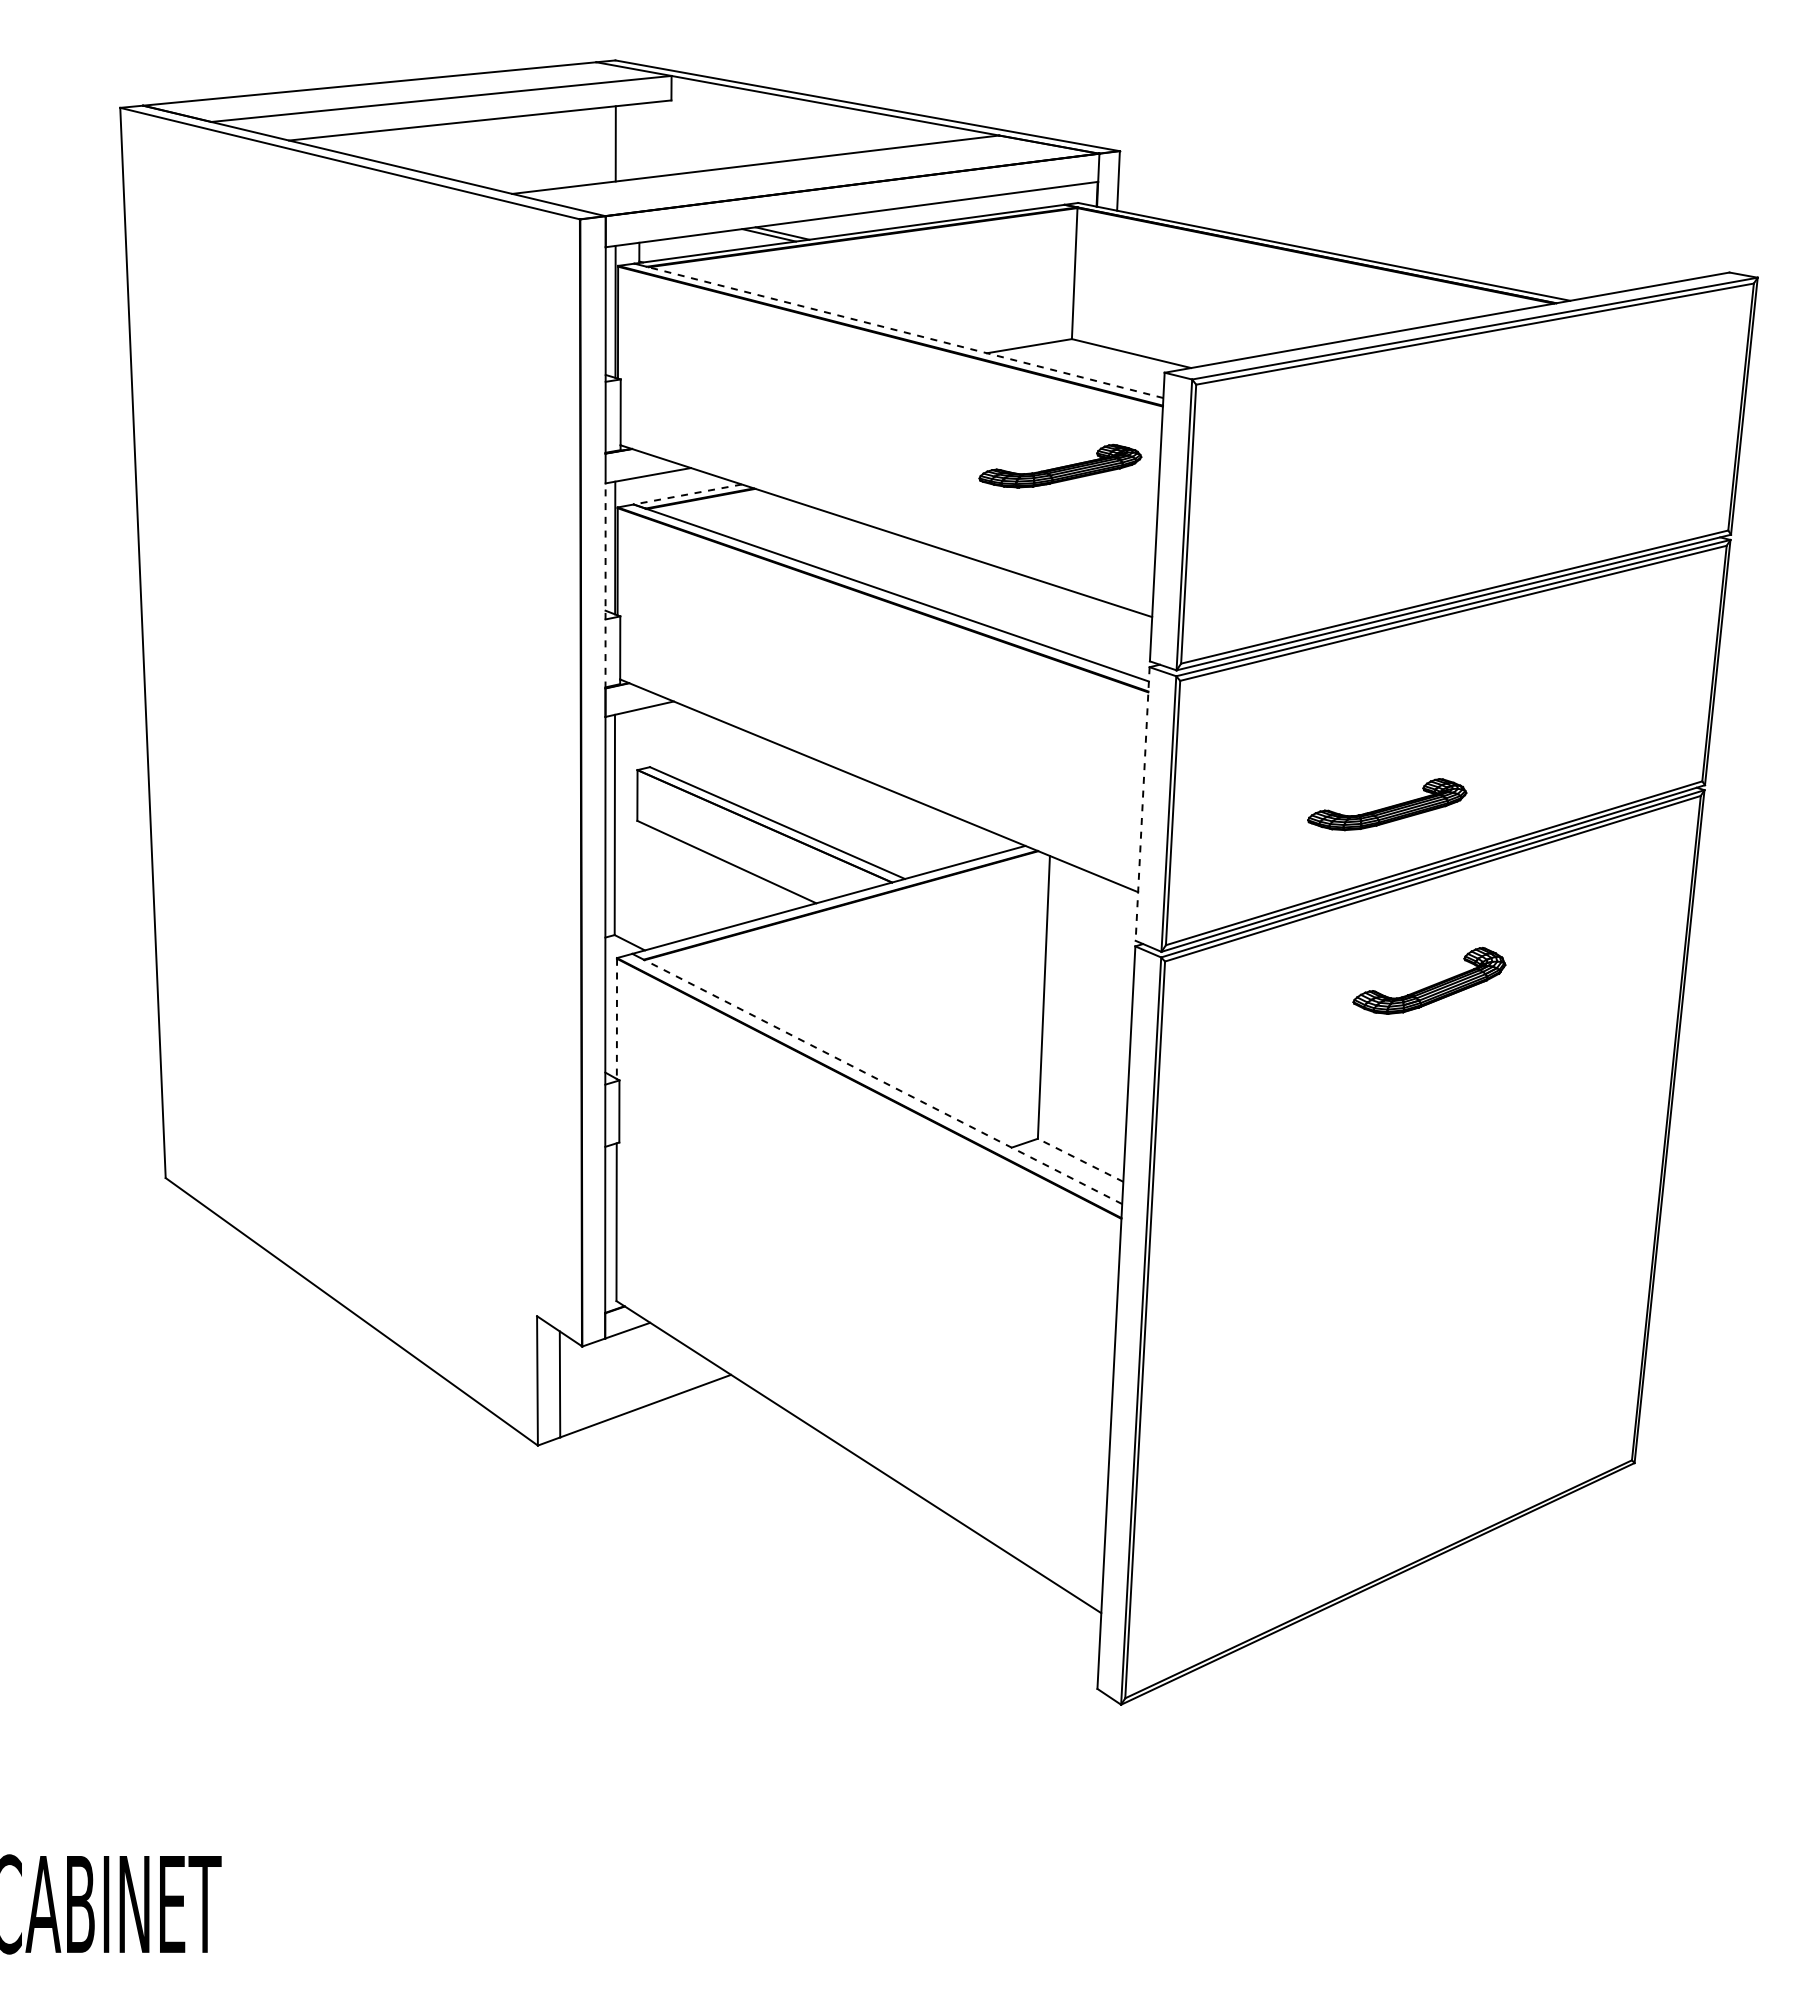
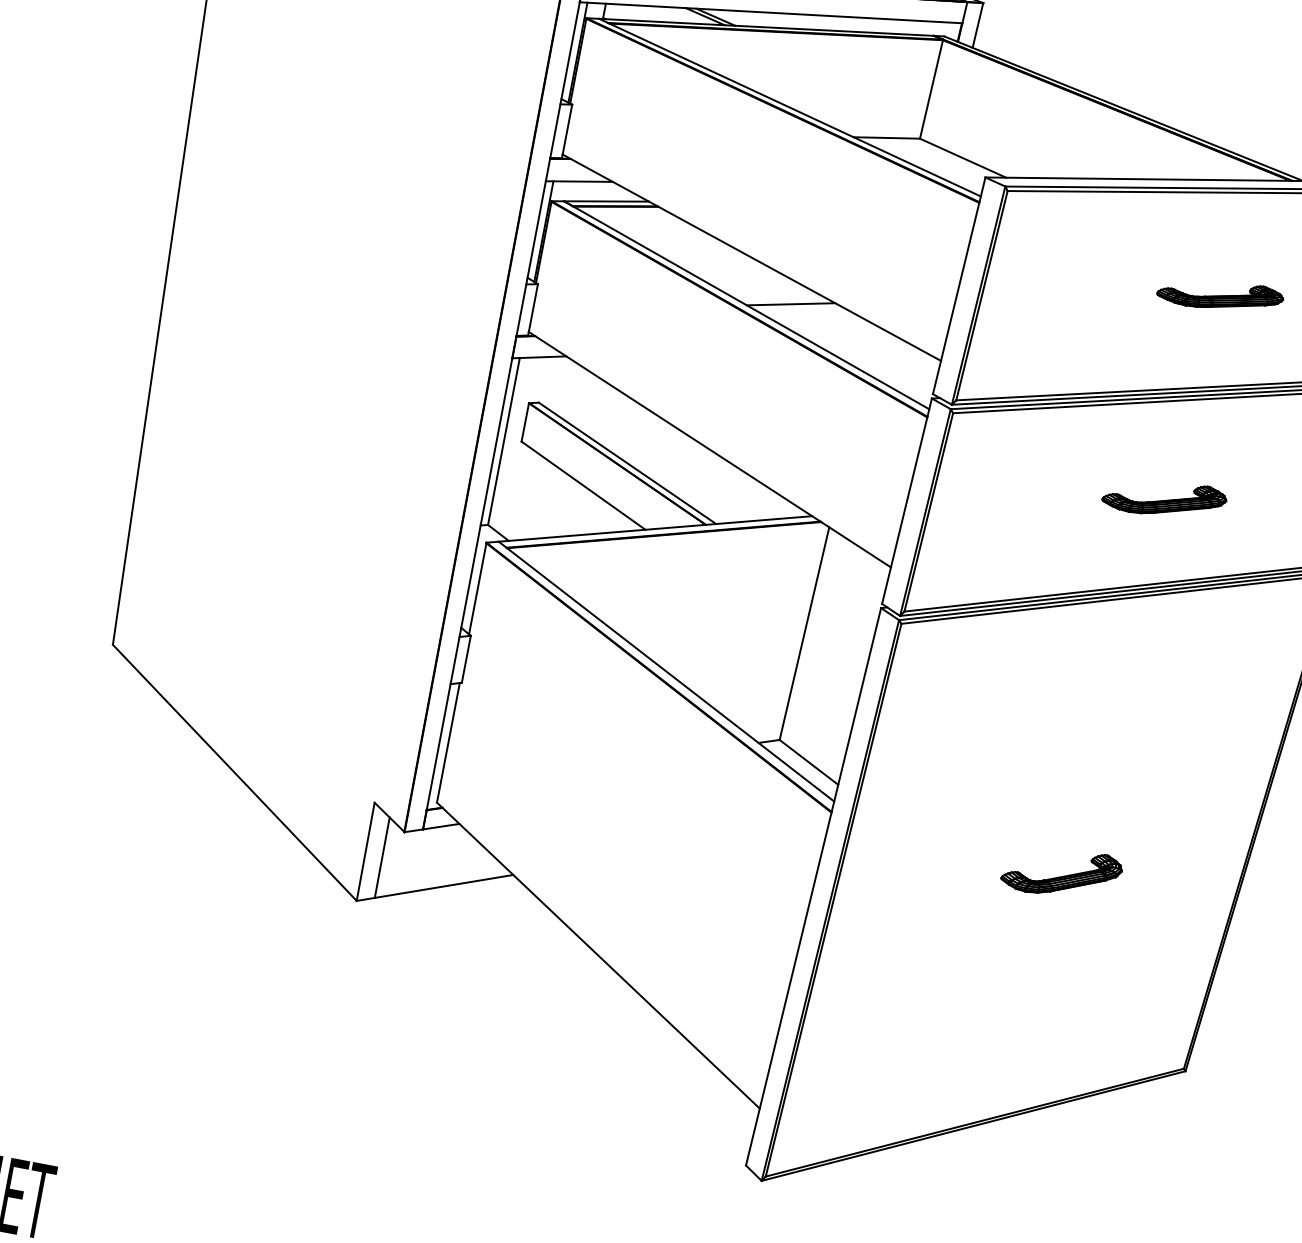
line: (905, 332) -> (794, 109), dashed -> solid
part: (1060, 465) -> (1220, 294), moved
line: (687, 494) -> (606, 201), dashed -> solid
line: (947, 581) -> (790, 304), added
line: (605, 585) -> (531, 258), dashed -> solid
line: (1142, 804) -> (906, 501), dashed -> solid
part: (1387, 804) -> (1164, 498), moved
part: (1429, 980) -> (1062, 872), moved
line: (616, 1019) -> (477, 589), dashed -> solid
line: (882, 1081) -> (670, 674), dashed -> solid
line: (1080, 1160) -> (808, 762), dashed -> solid

